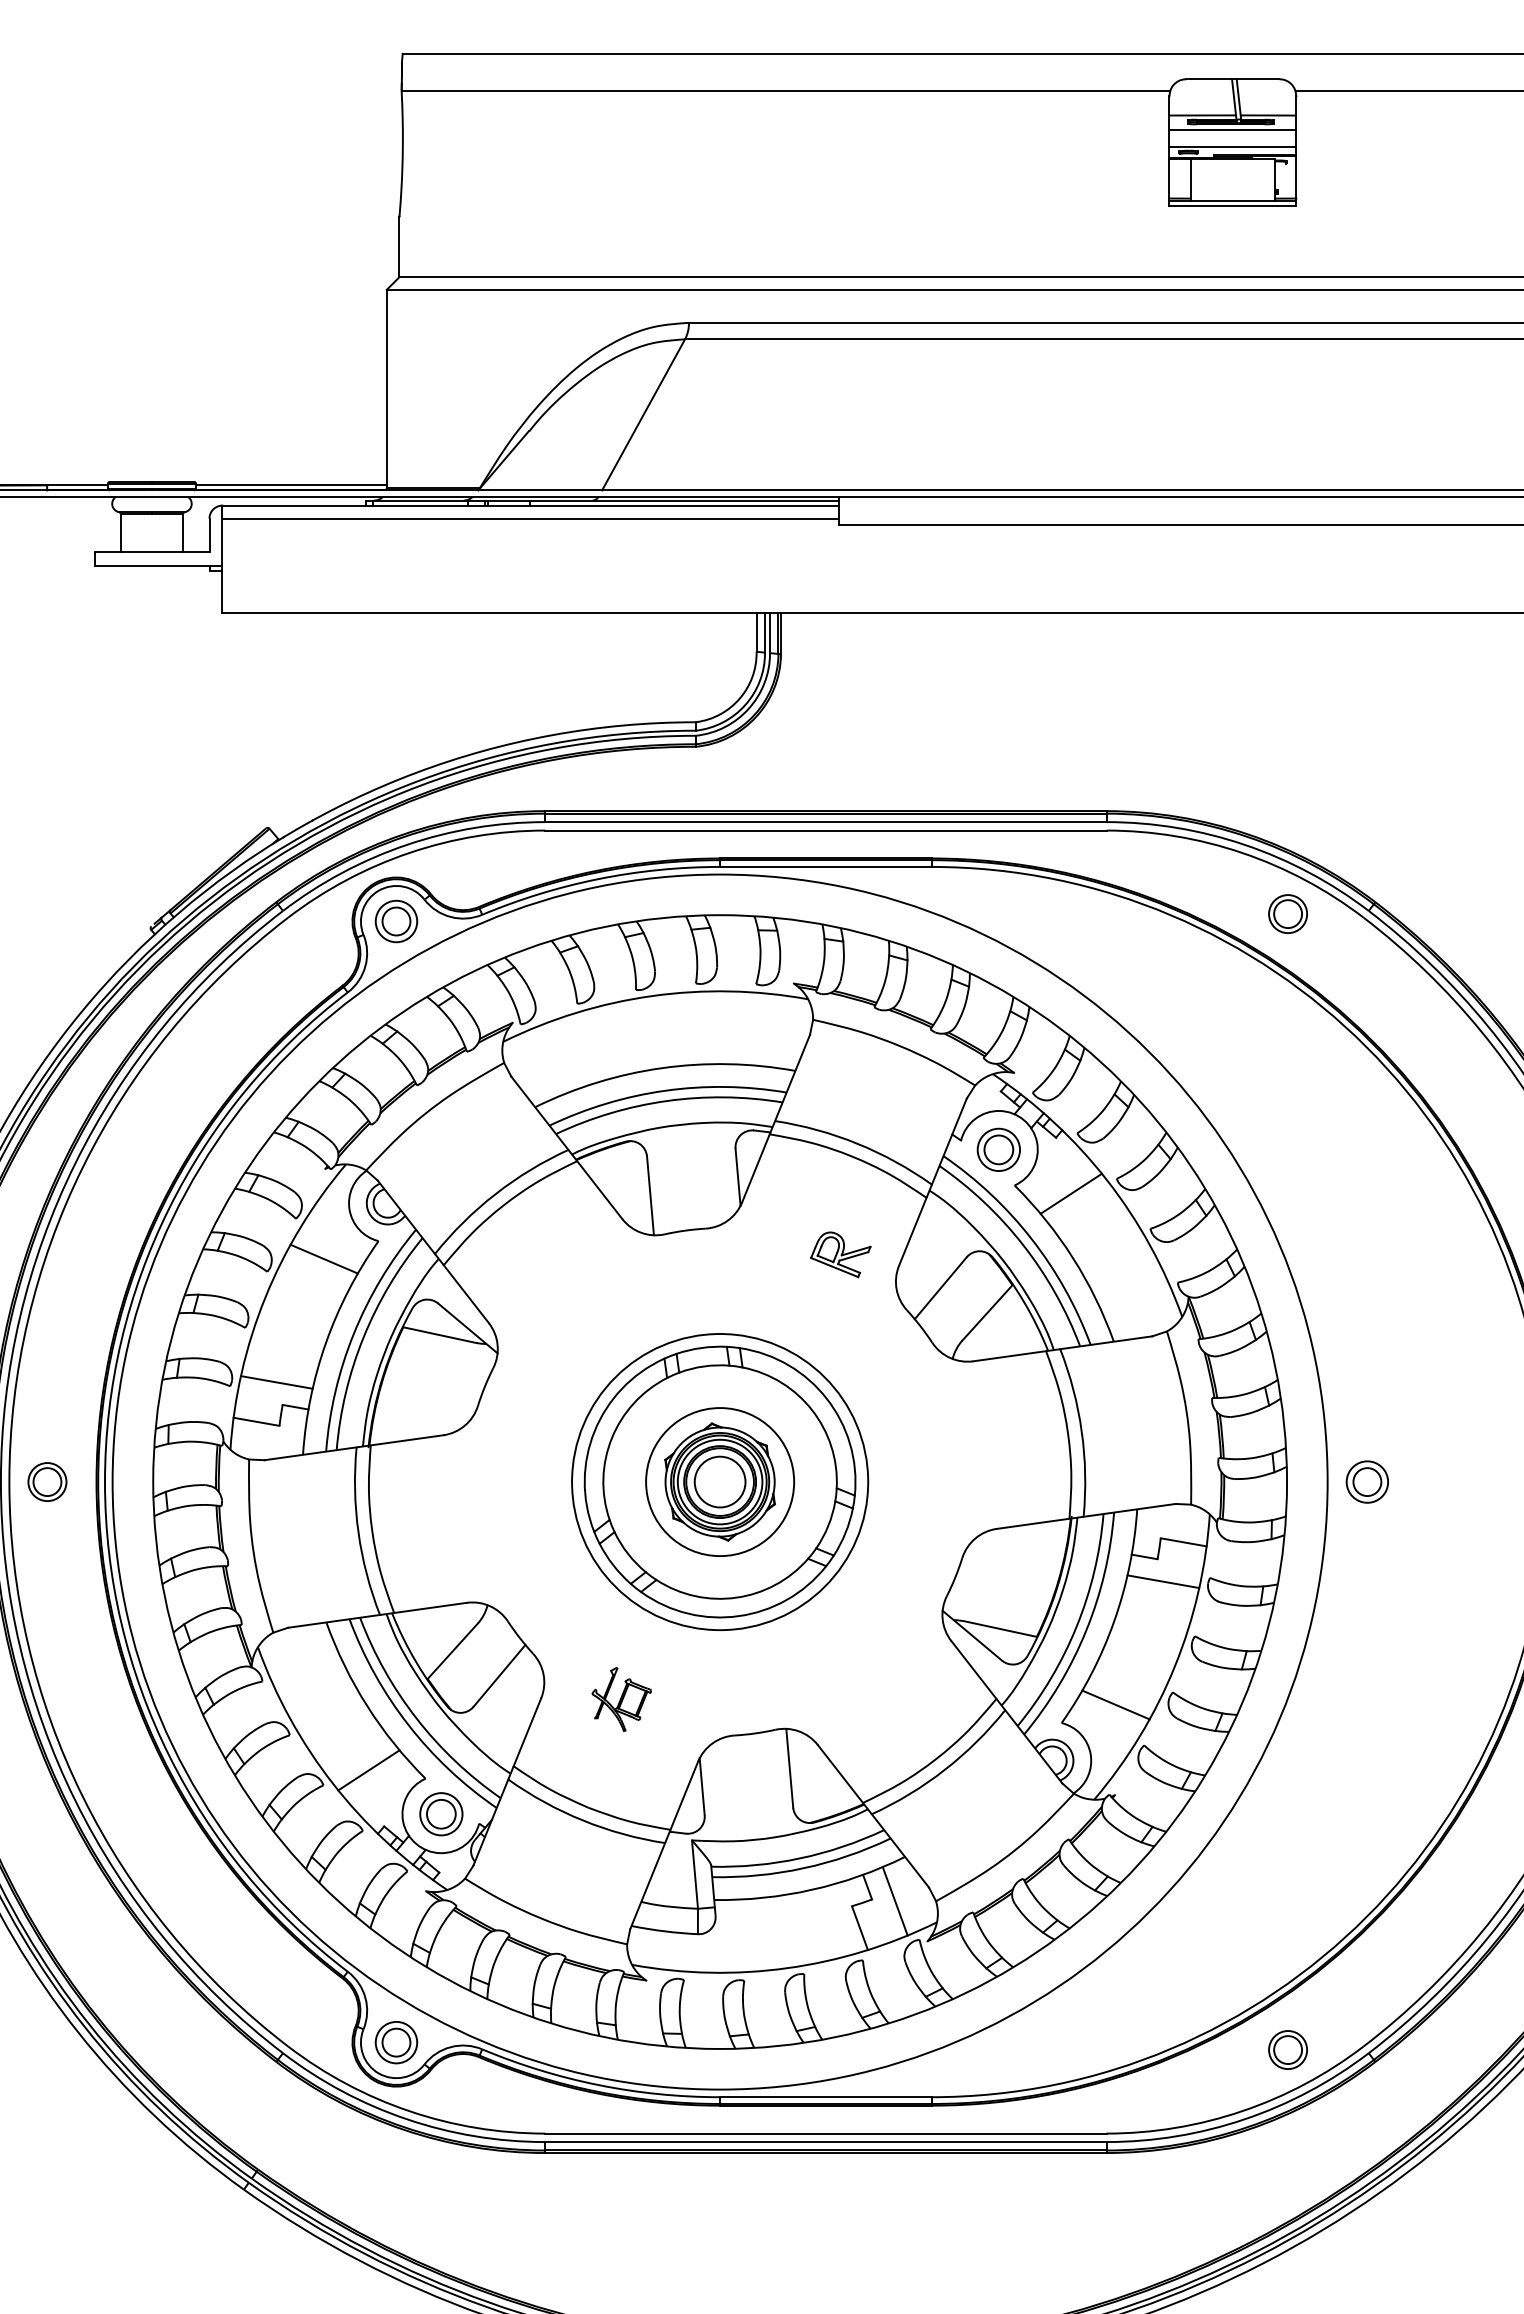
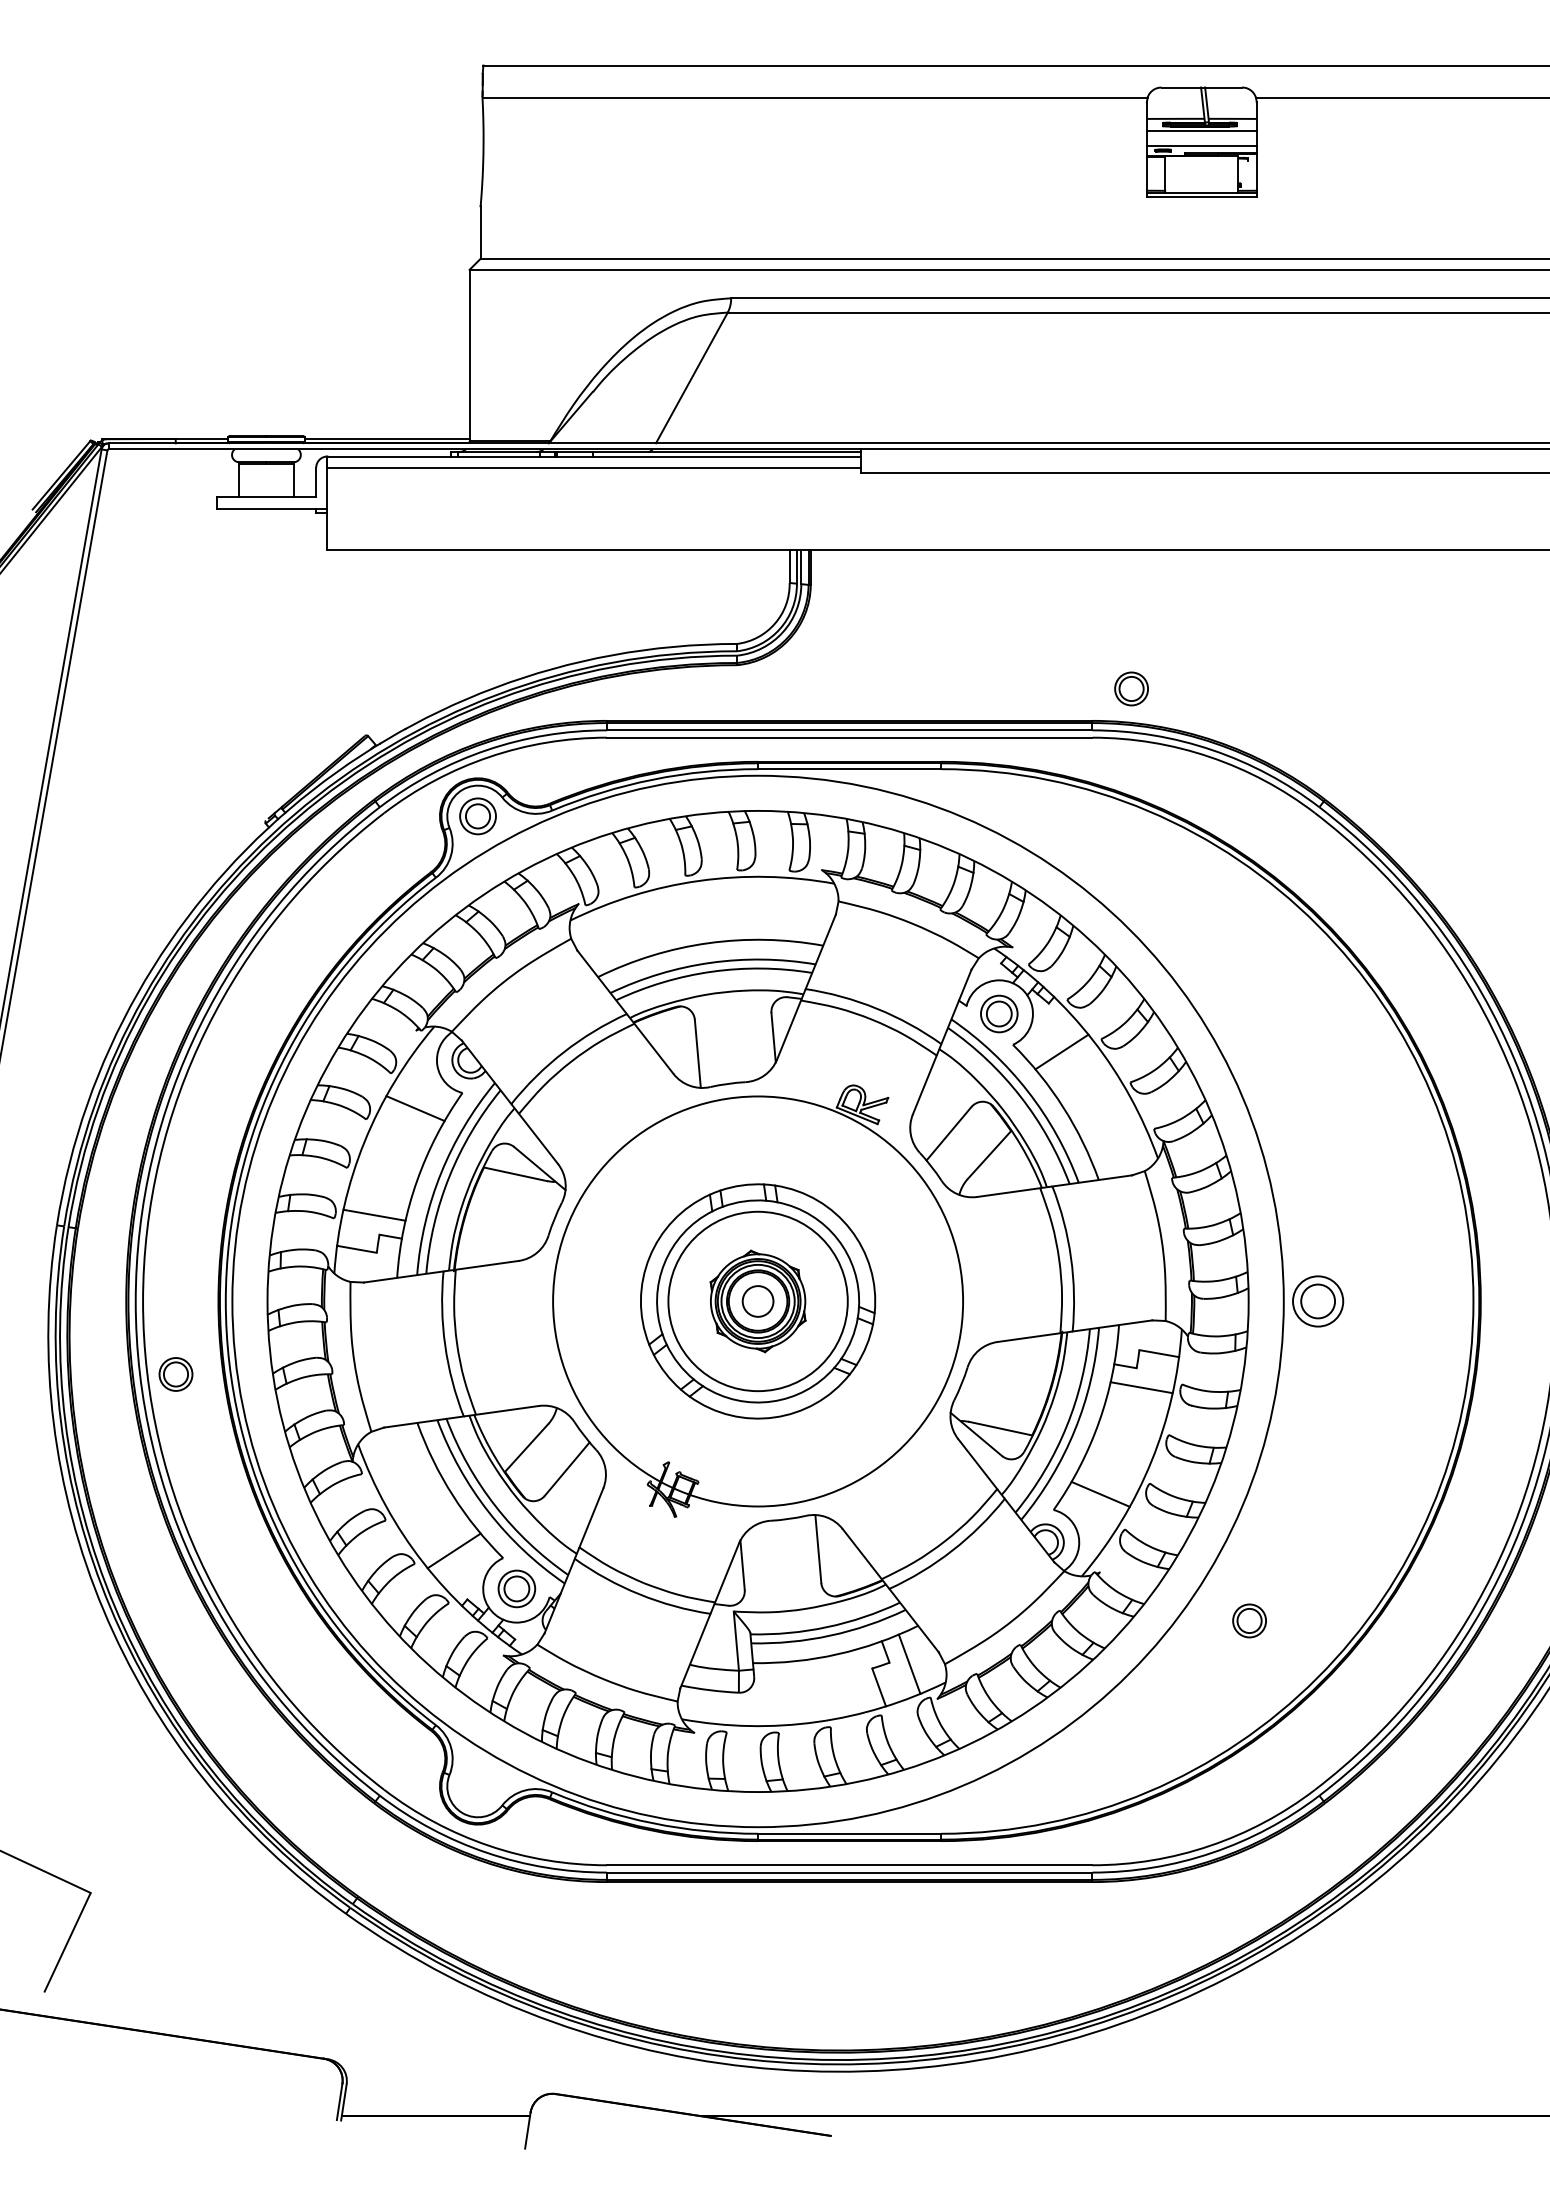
part: (1287, 913) -> (1131, 688), moved
part: (46, 1482) -> (175, 1374), moved
circle: (719, 1482) -> (757, 1301), size x1.6
circle: (720, 1482) -> (758, 1301), size x0.7
circle: (720, 1482) -> (758, 1301), size x1.4
part: (1367, 1482) -> (1318, 1301), size x1.4
part: (395, 2042) -> (477, 1786), removed
part: (1287, 2049) -> (1249, 1620), moved

